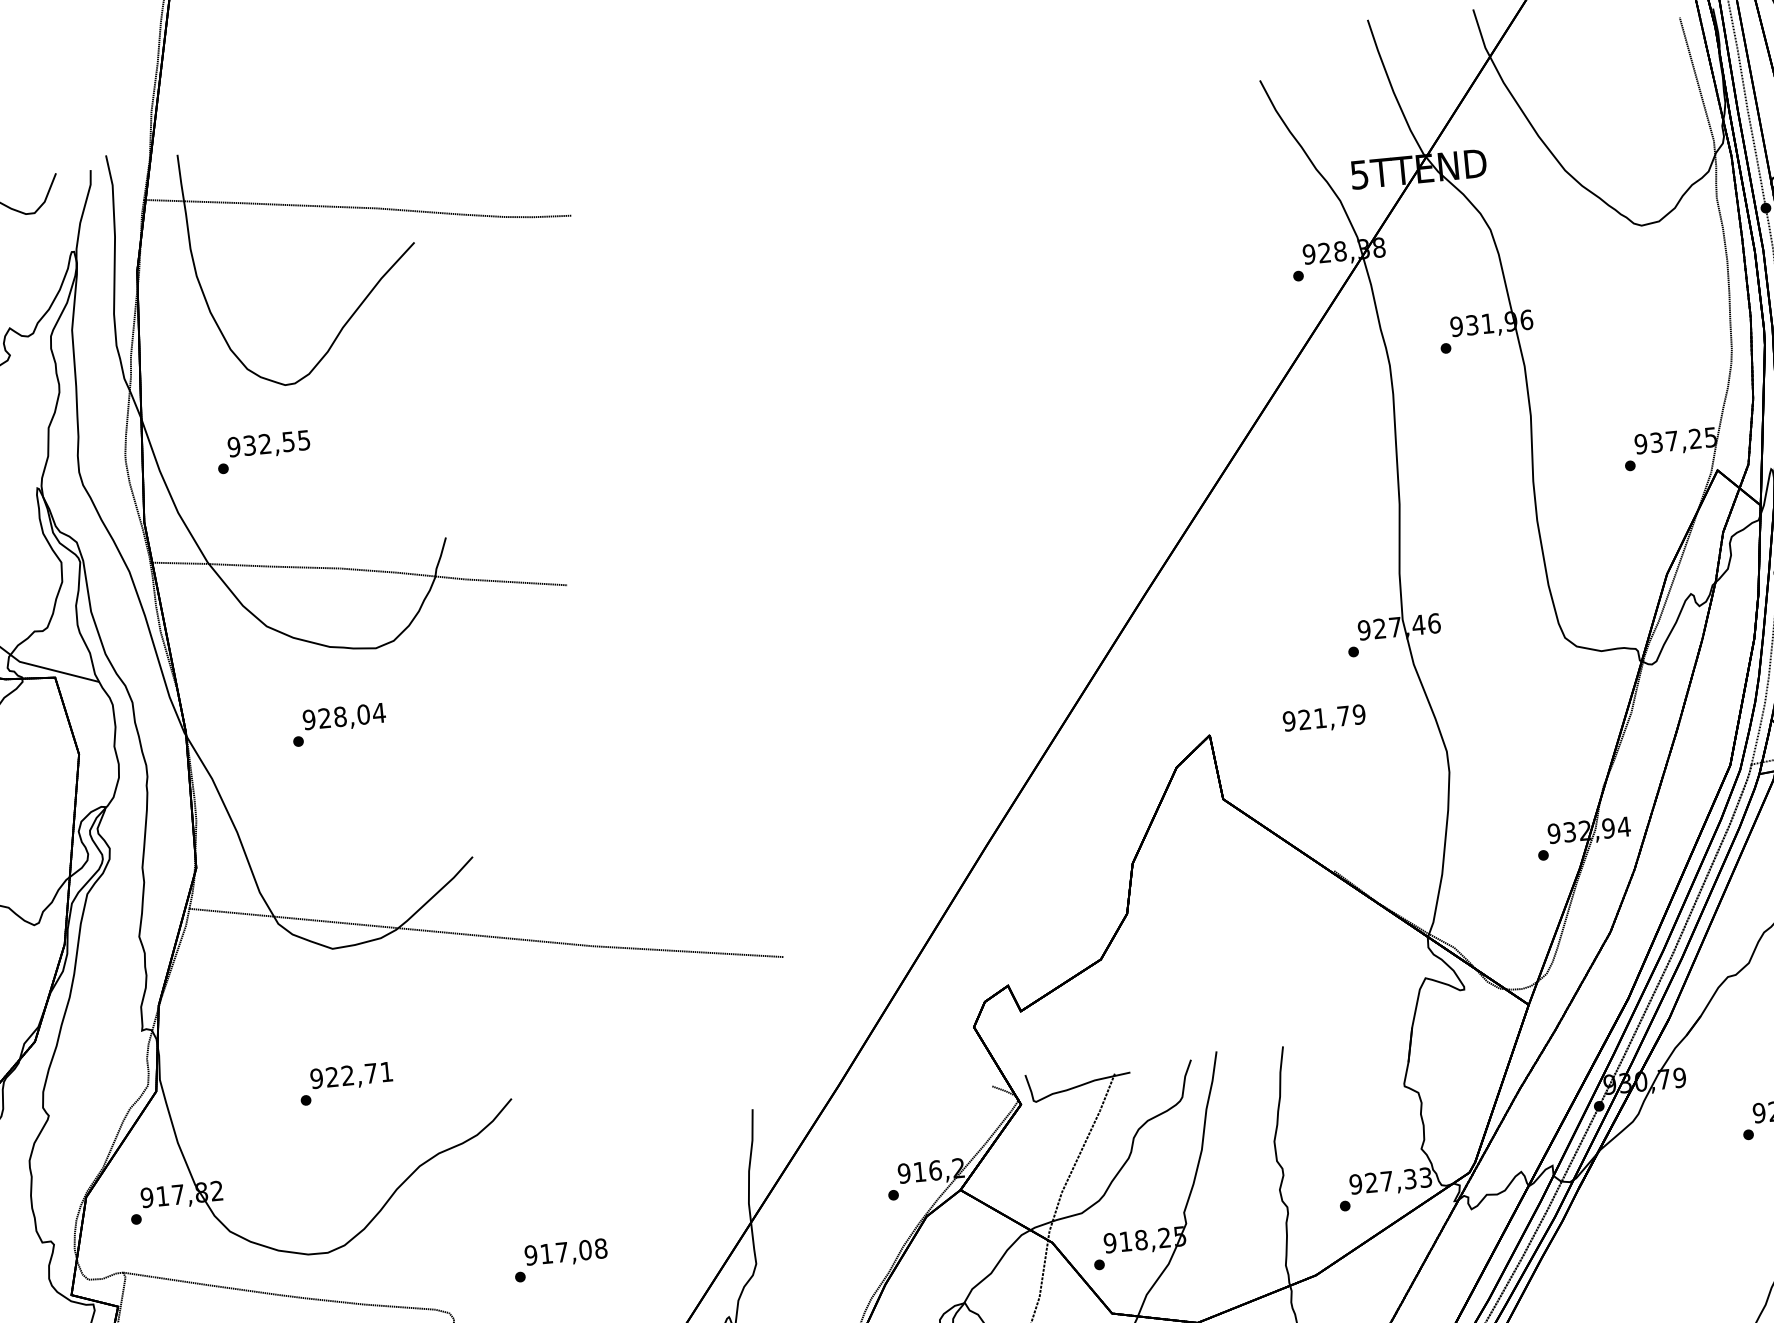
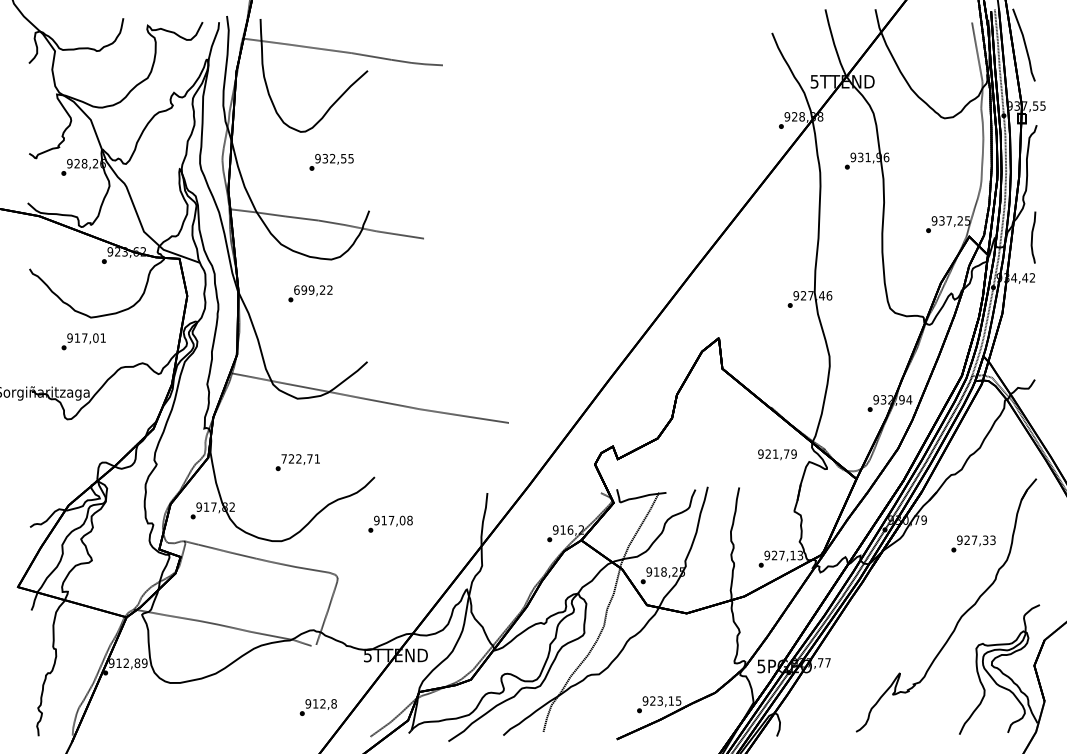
text: (263, 452) -> (331, 162), moved
text: (344, 715) -> (313, 289), 928,04 -> 699,22
text: (1324, 718) -> (777, 454), moved
text: (317, 1077) -> (284, 458), 922,71 -> 722,71
text: (1409, 1179) -> (792, 555), 927,33 -> 927,13
text: (560, 1258) -> (390, 523), moved

